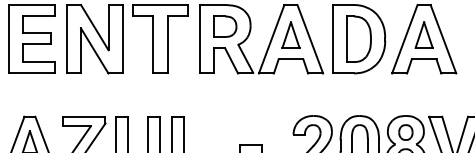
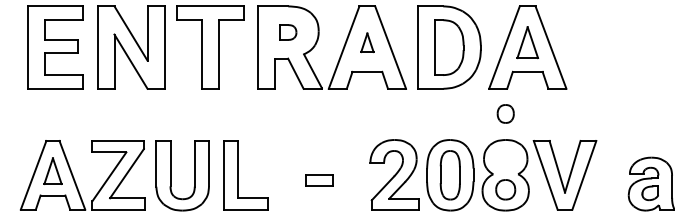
part: (225, 26) -> (288, 32), size x0.6
part: (291, 35) -> (367, 42), size x0.6
part: (405, 132) -> (505, 113), moved

